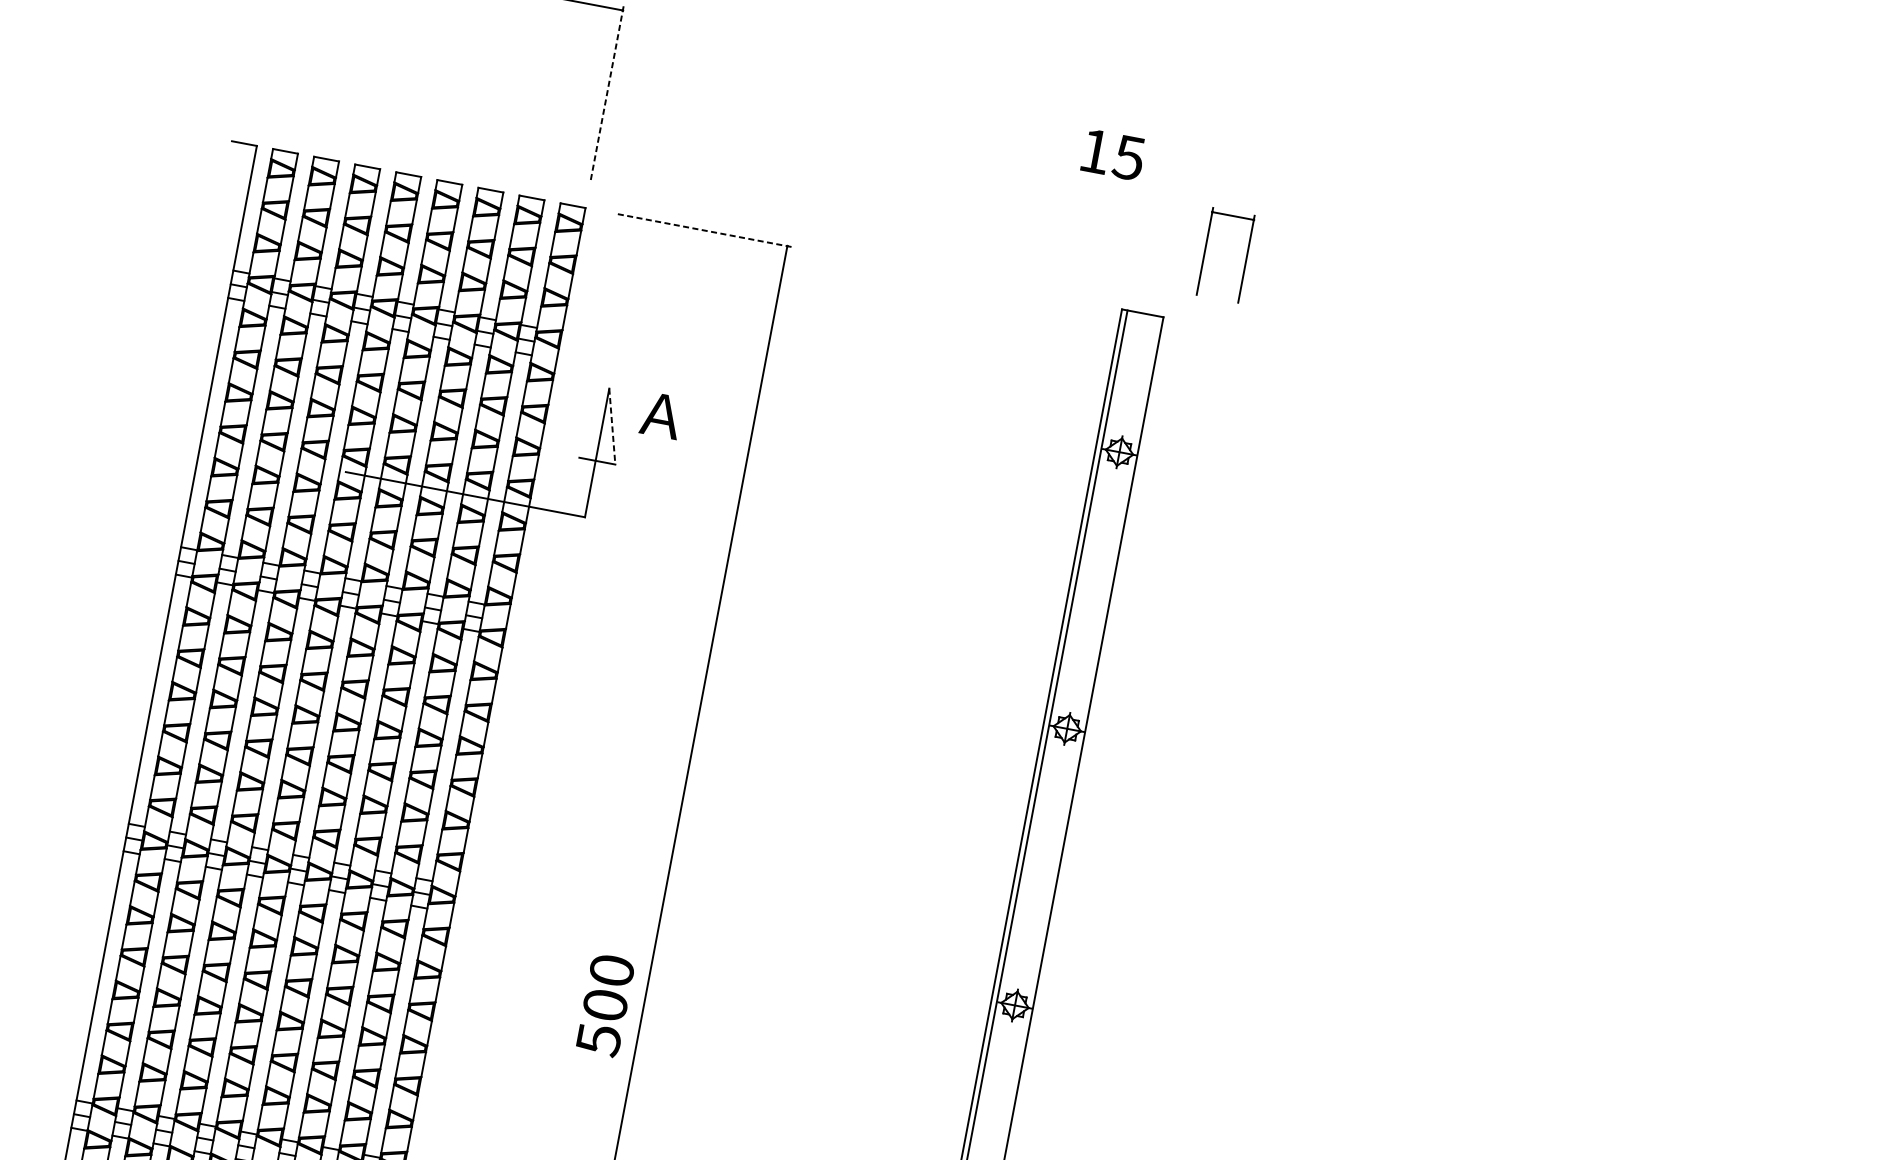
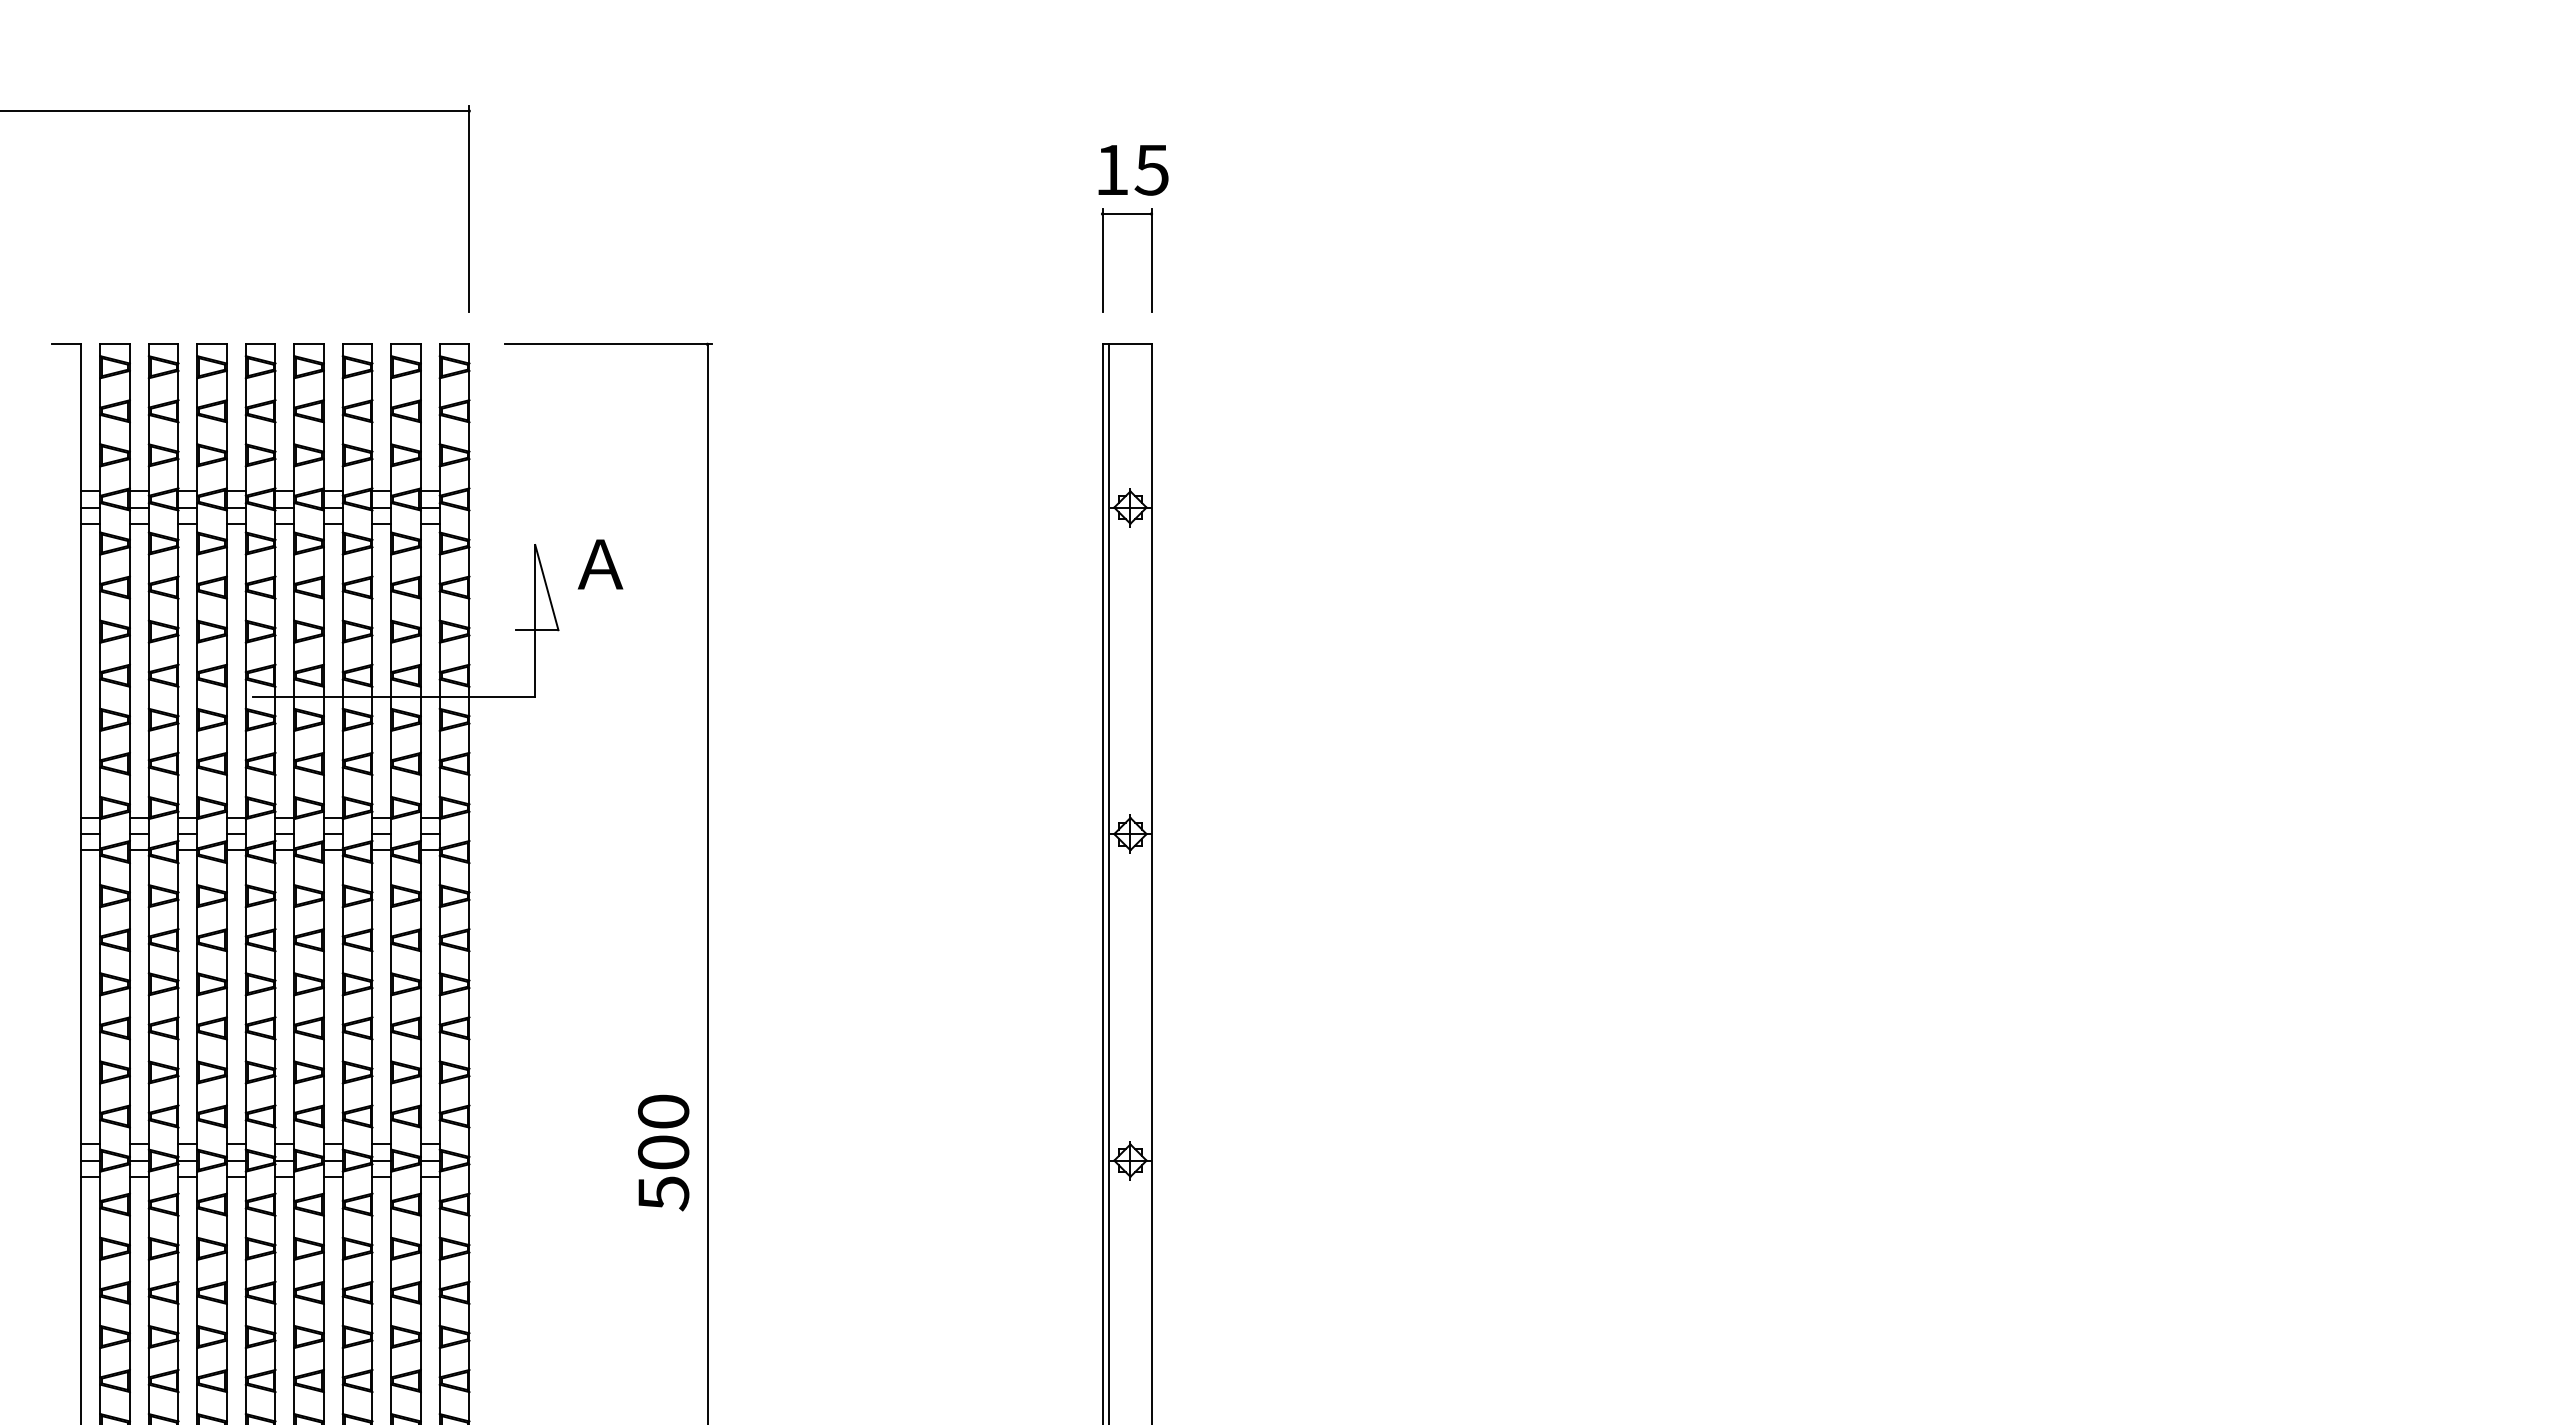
line: (607, 93) -> (469, 208), dashed -> solid
text: (1113, 155) -> (1133, 170), moved
line: (703, 230) -> (608, 344), dashed -> solid
part: (1205, 251) -> (1103, 260), moved
line: (612, 427) -> (547, 588), dashed -> solid
text: (605, 1005) -> (663, 1152), moved

